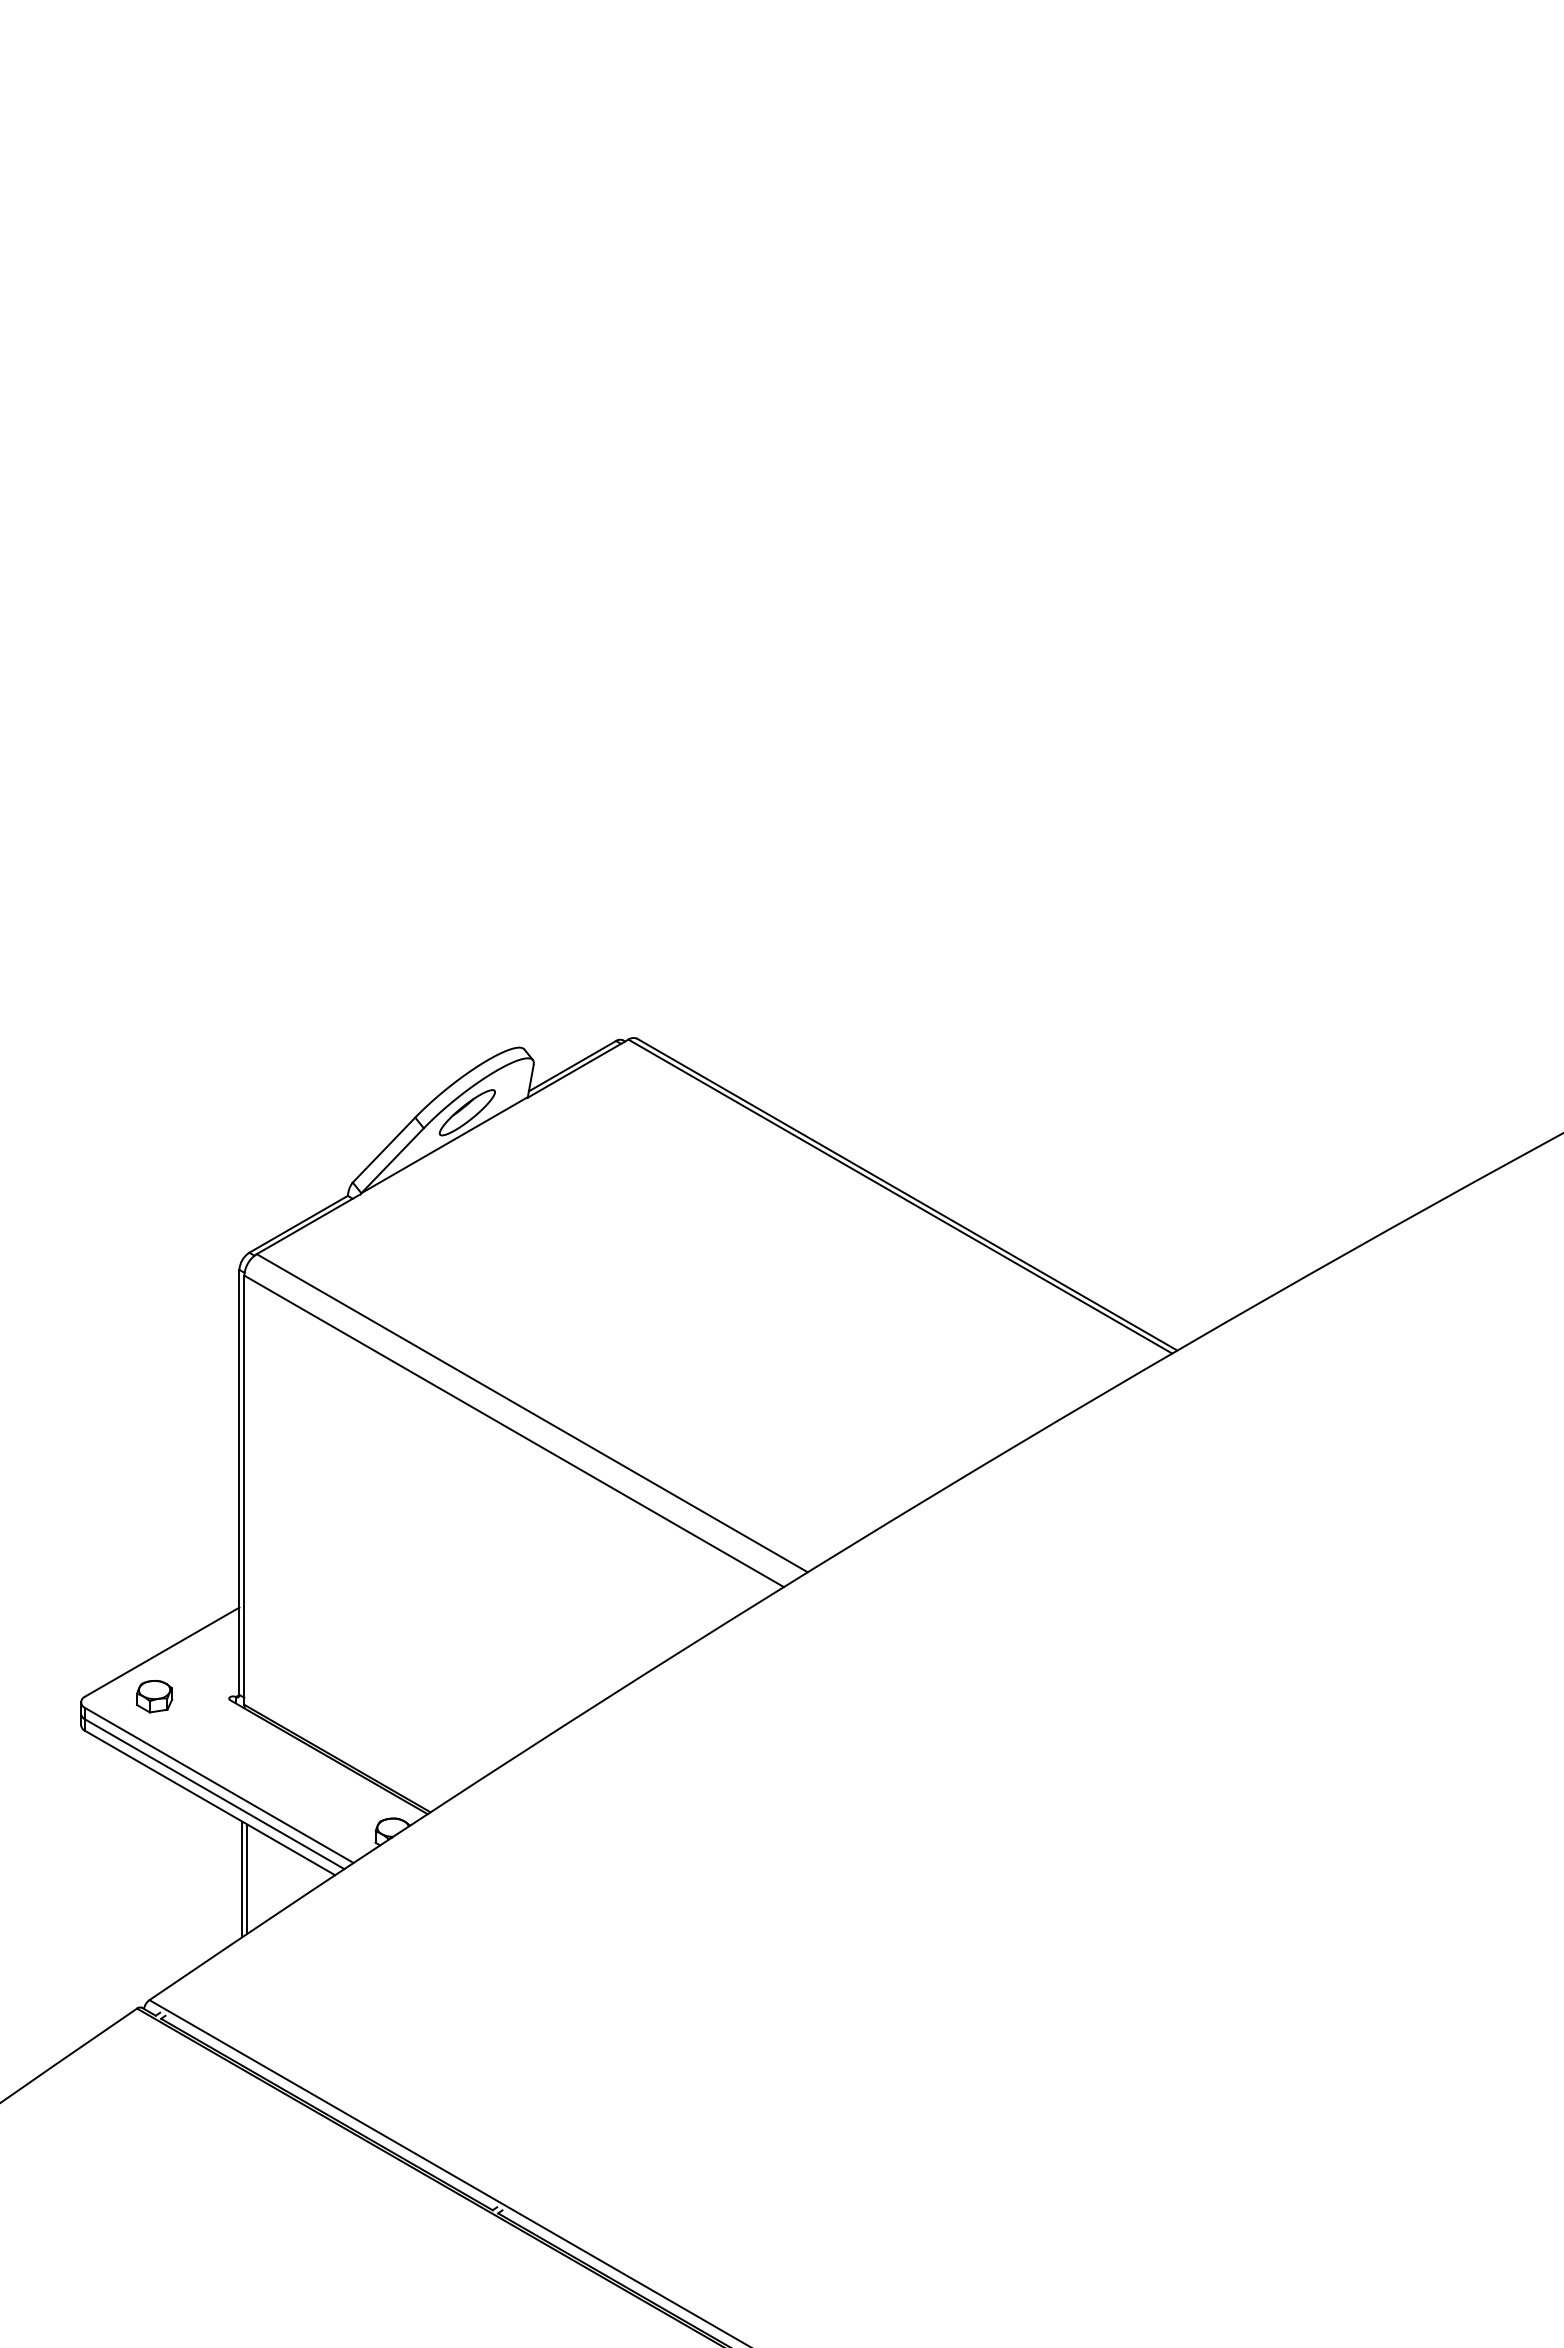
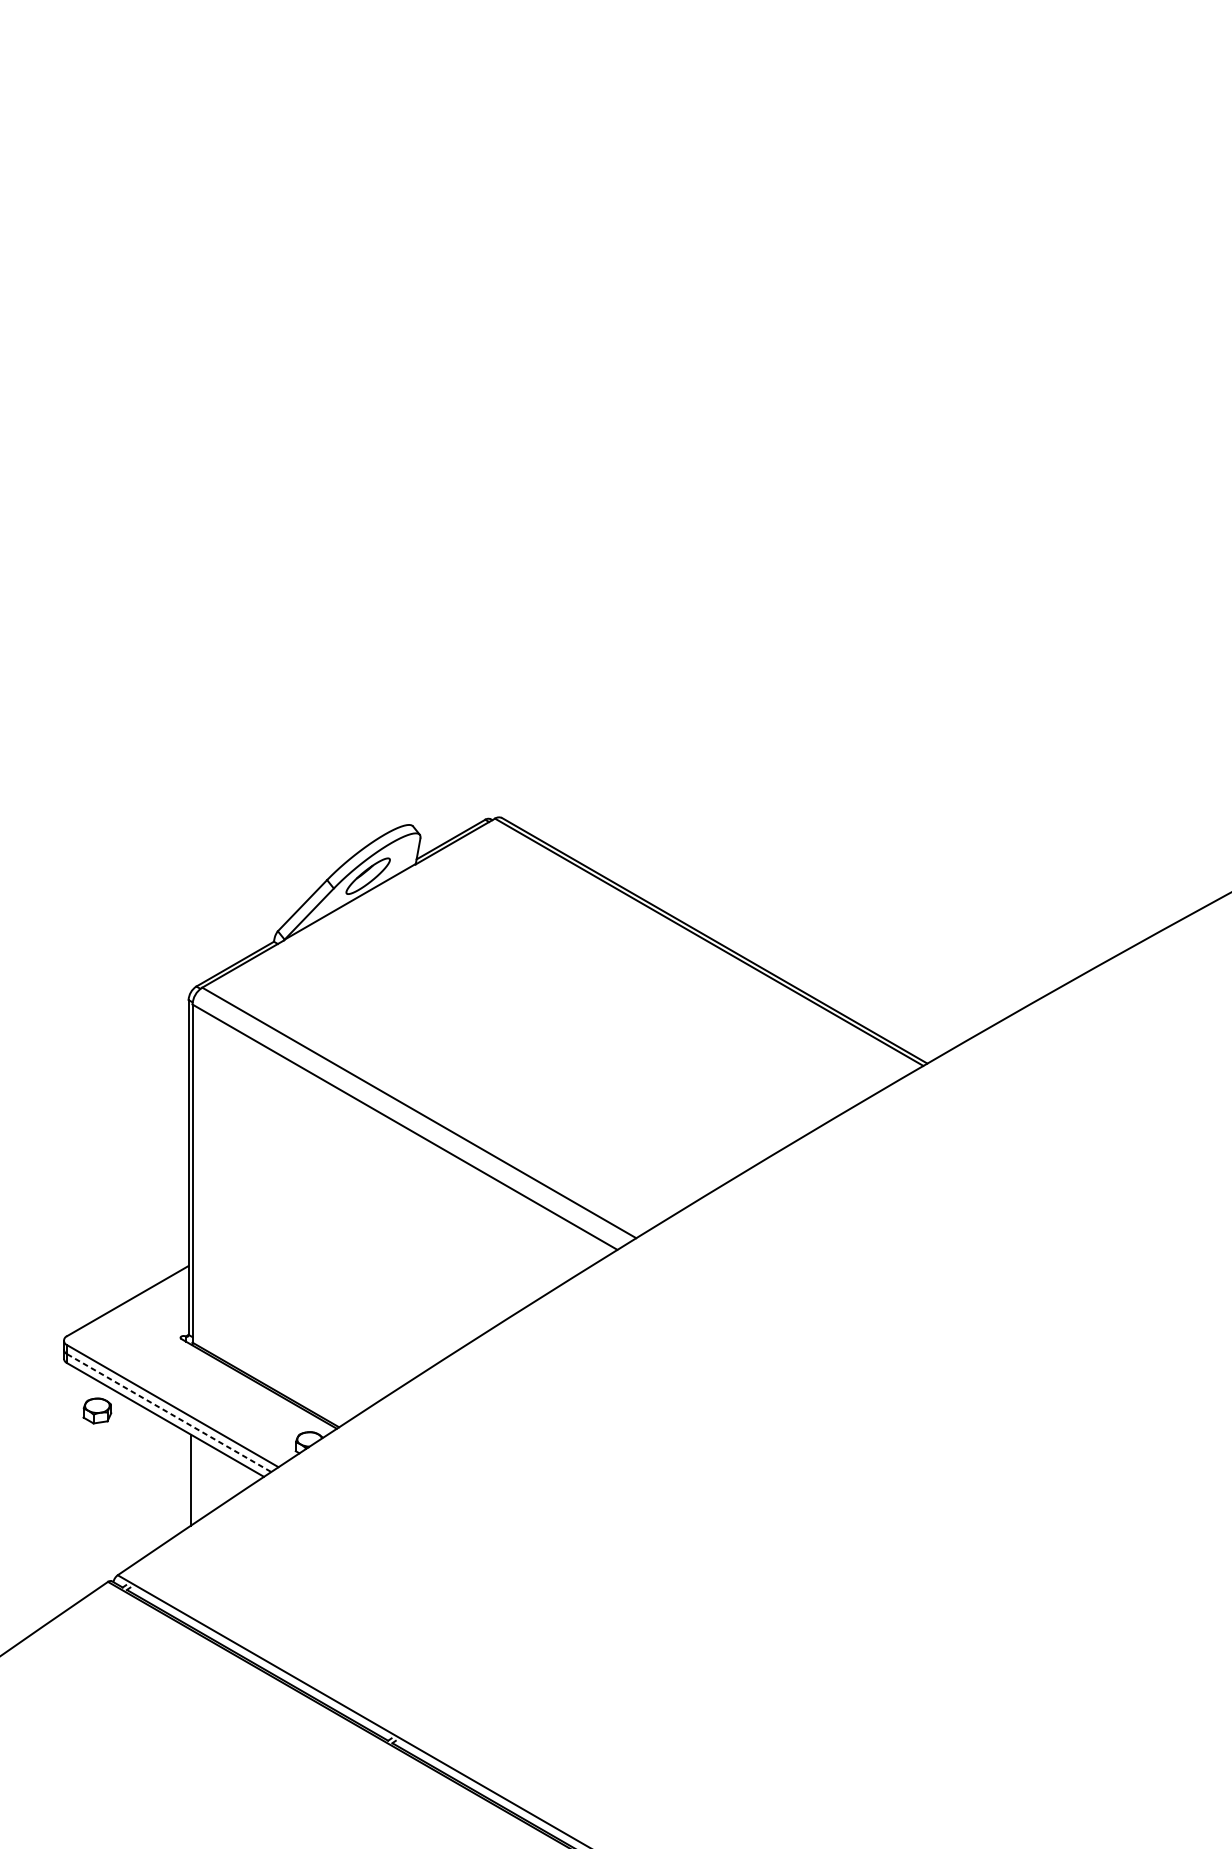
part: (154, 1696) -> (97, 1410), moved
line: (214, 1794) -> (168, 1413), solid -> dashed
line: (247, 1878) -> (194, 1479), removed

